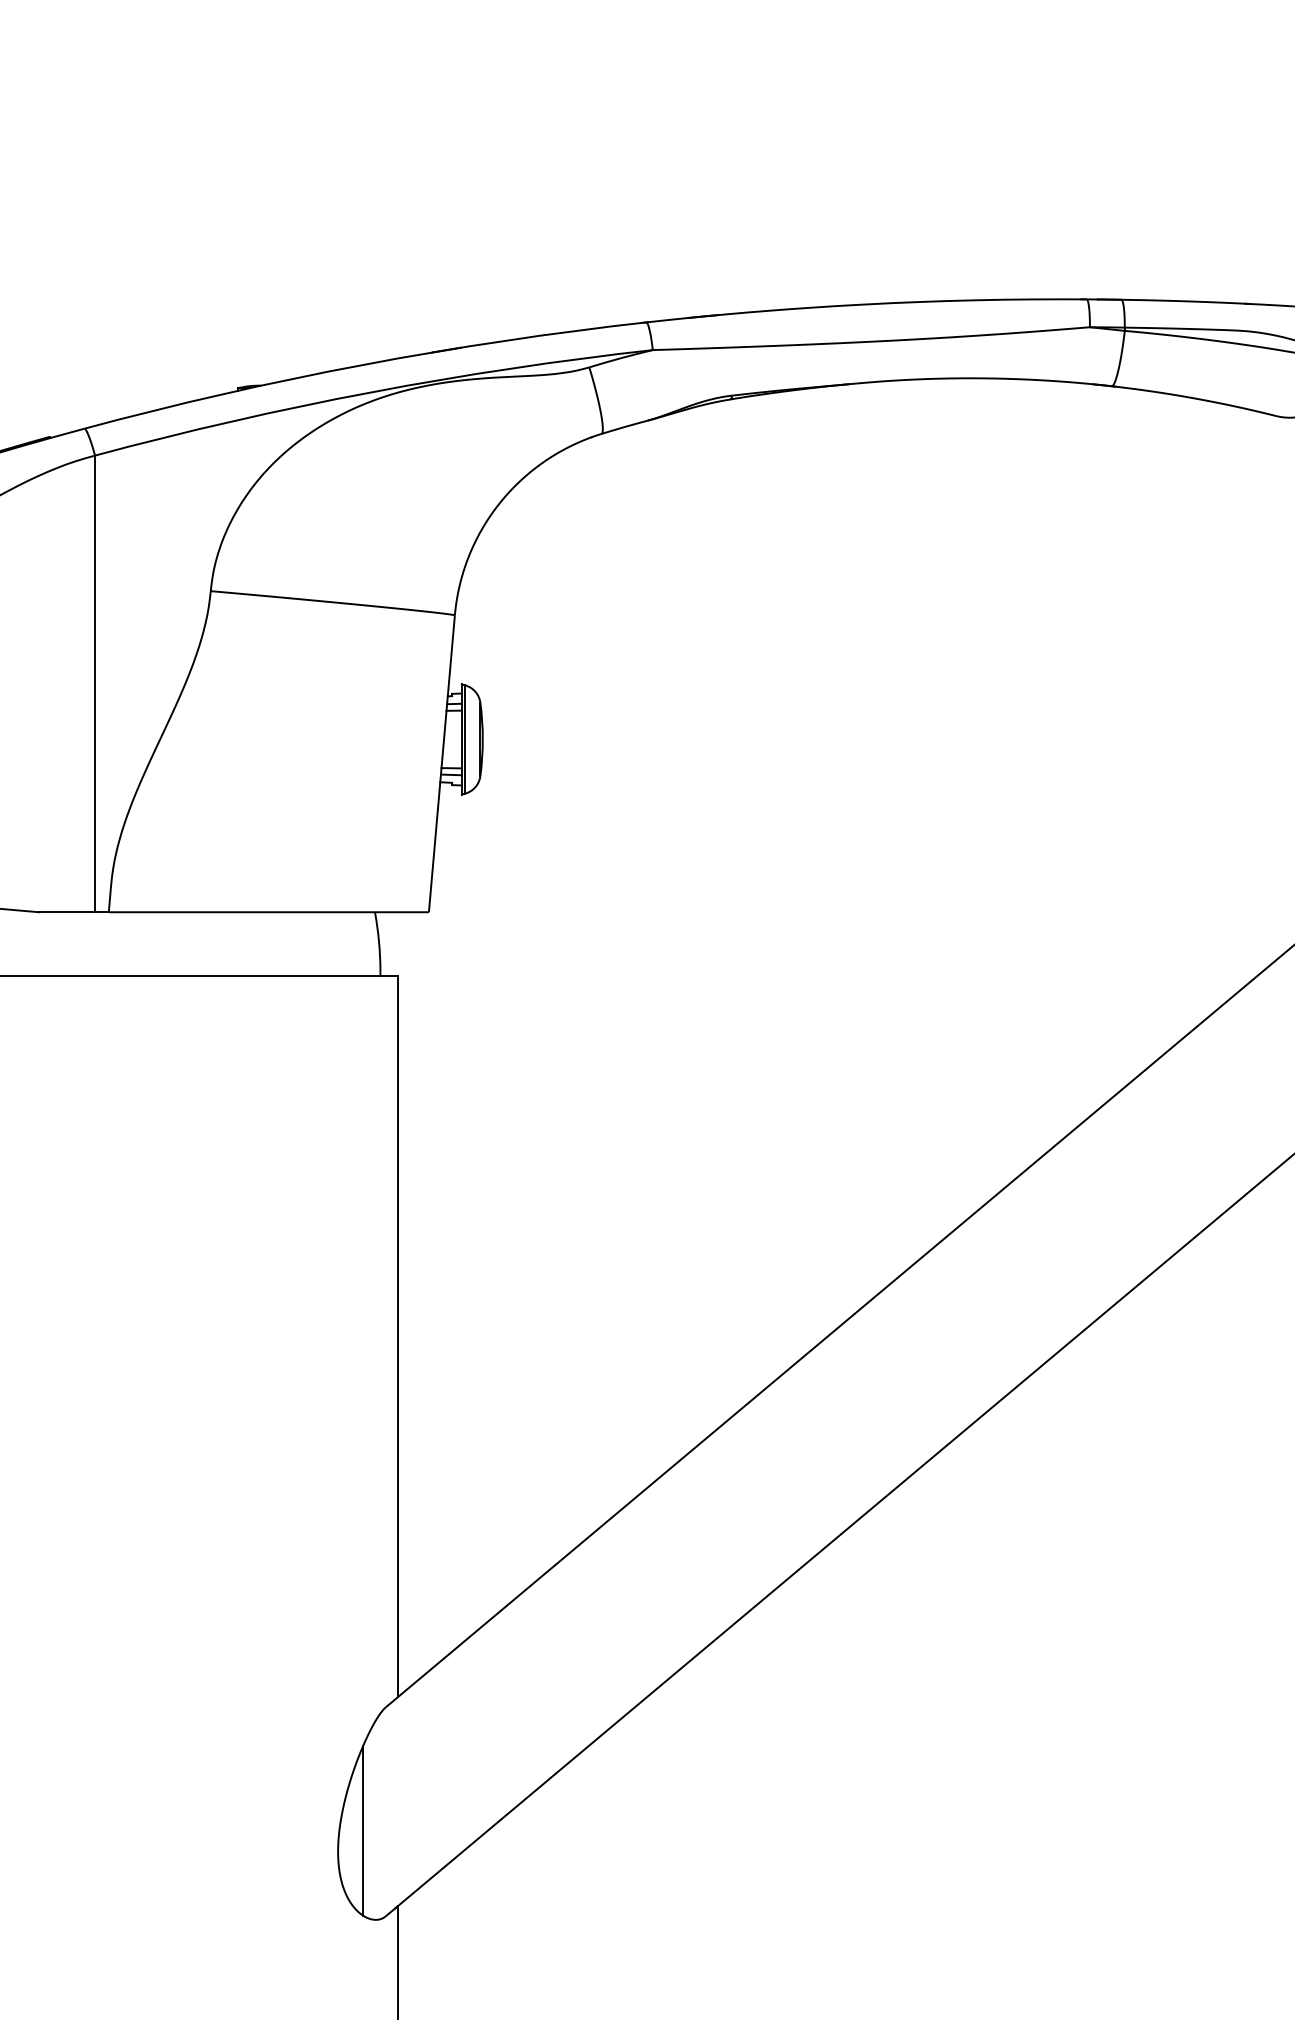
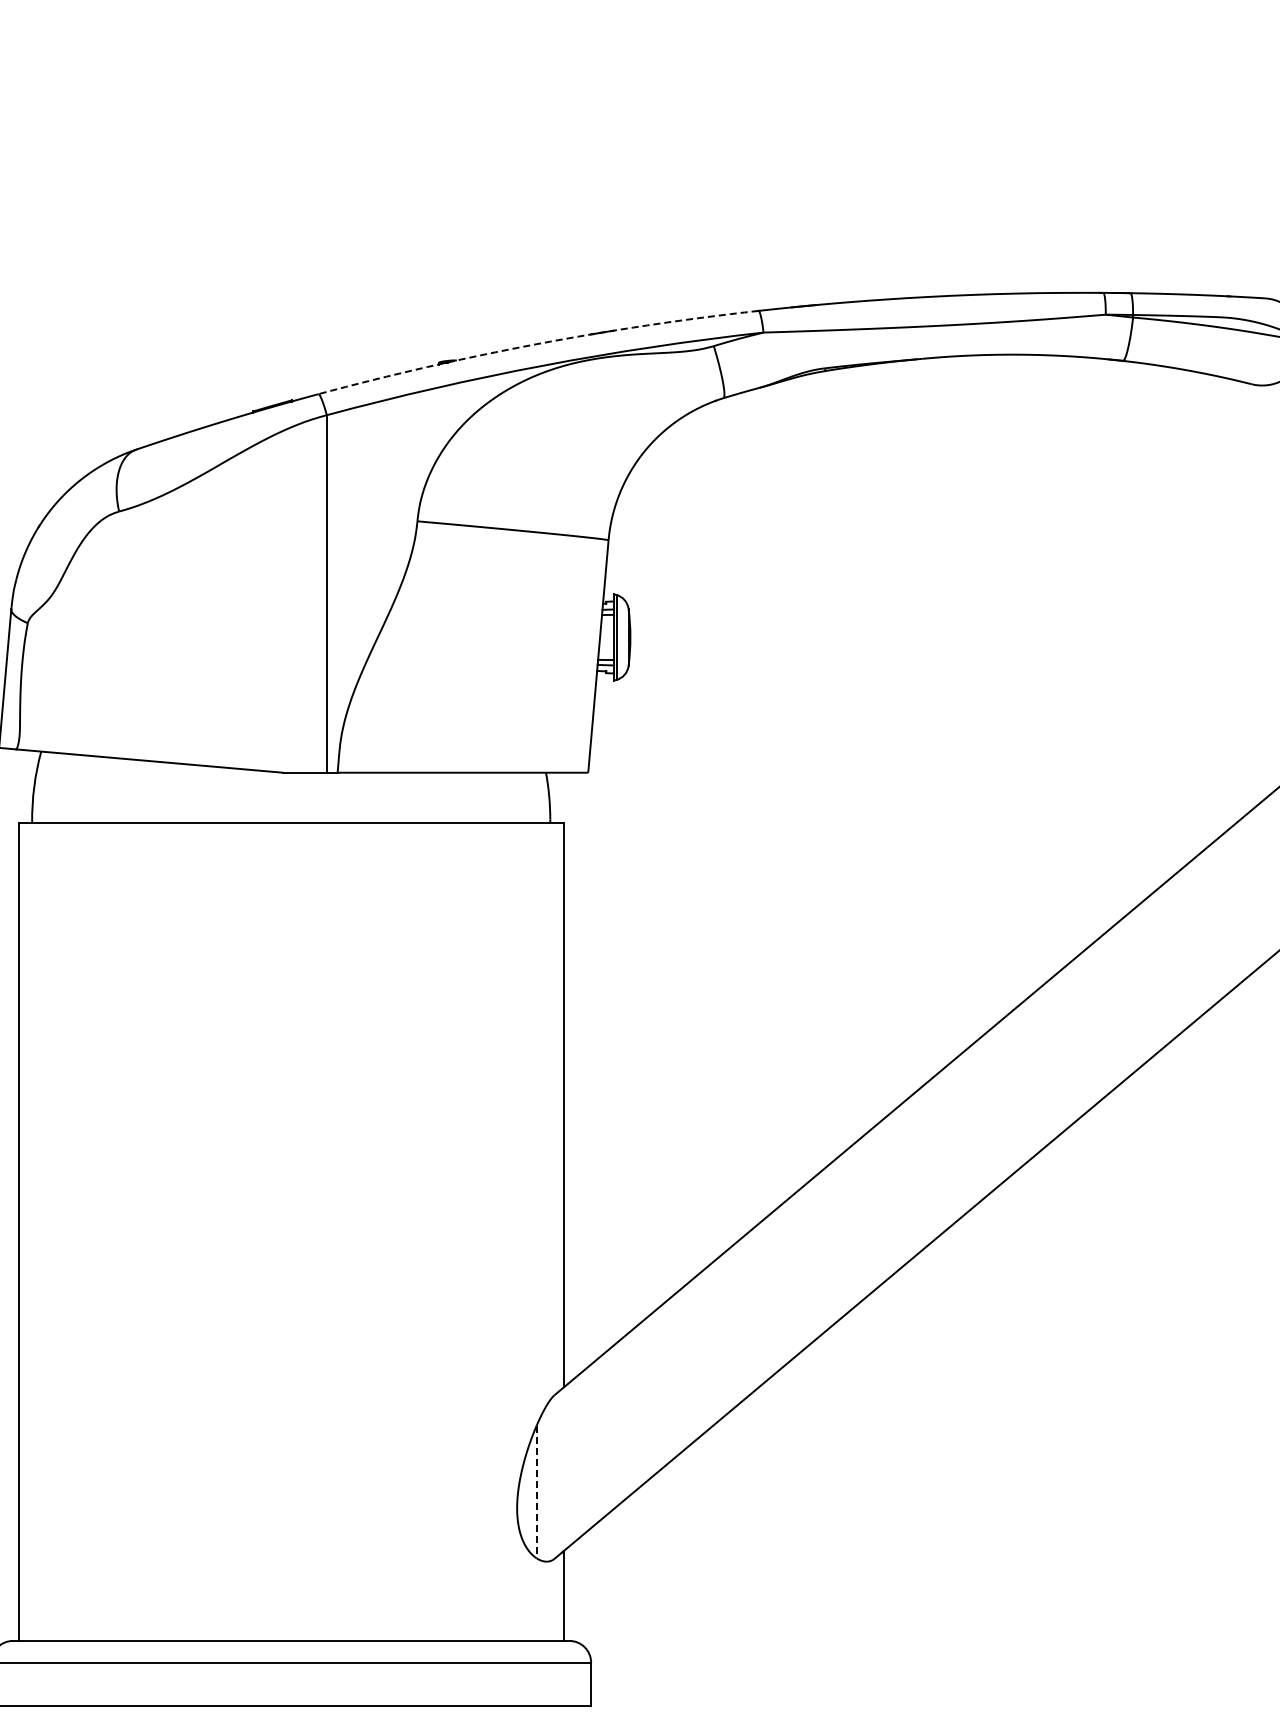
arc: (362, 365) -> (536, 344), solid -> dashed
line: (362, 1831) -> (536, 1492), solid -> dashed

